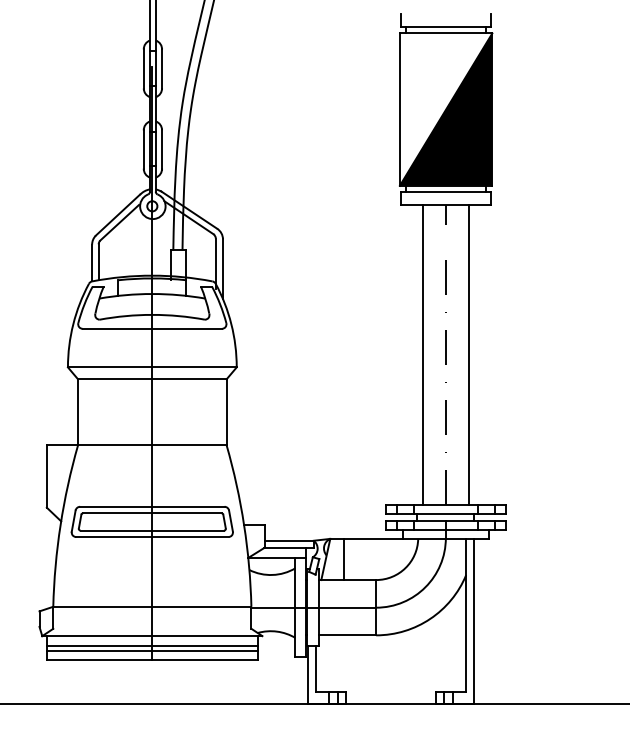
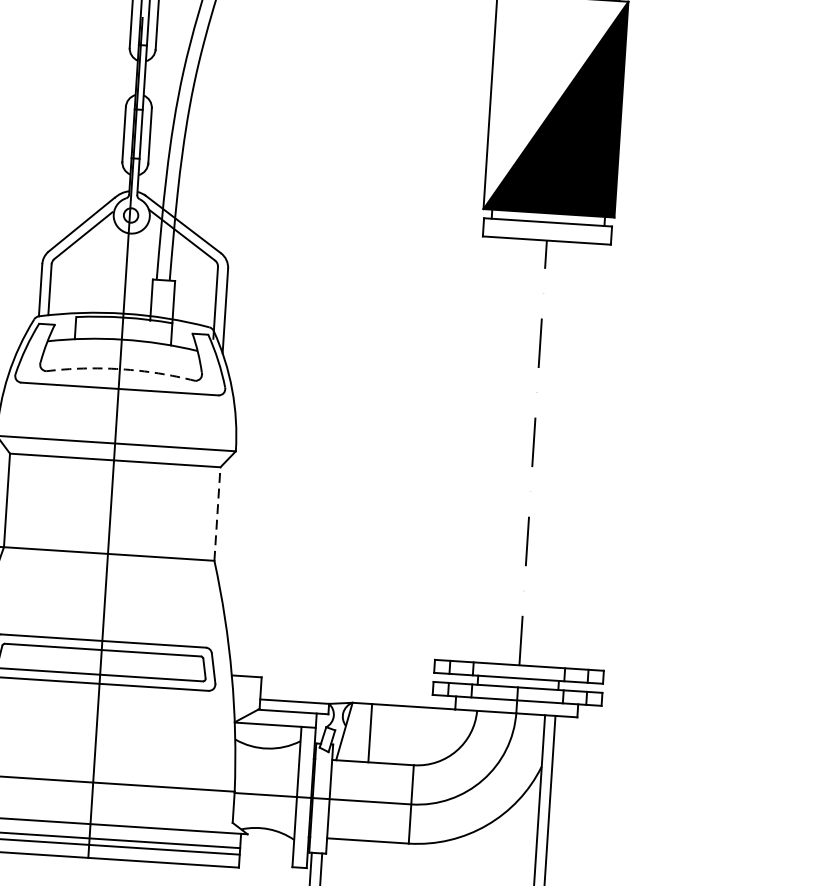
arc: (152, 314) -> (121, 368), solid -> dashed
line: (422, 354) -> (500, 450), removed
line: (468, 354) -> (565, 454), removed
line: (226, 411) -> (217, 512), solid -> dashed

